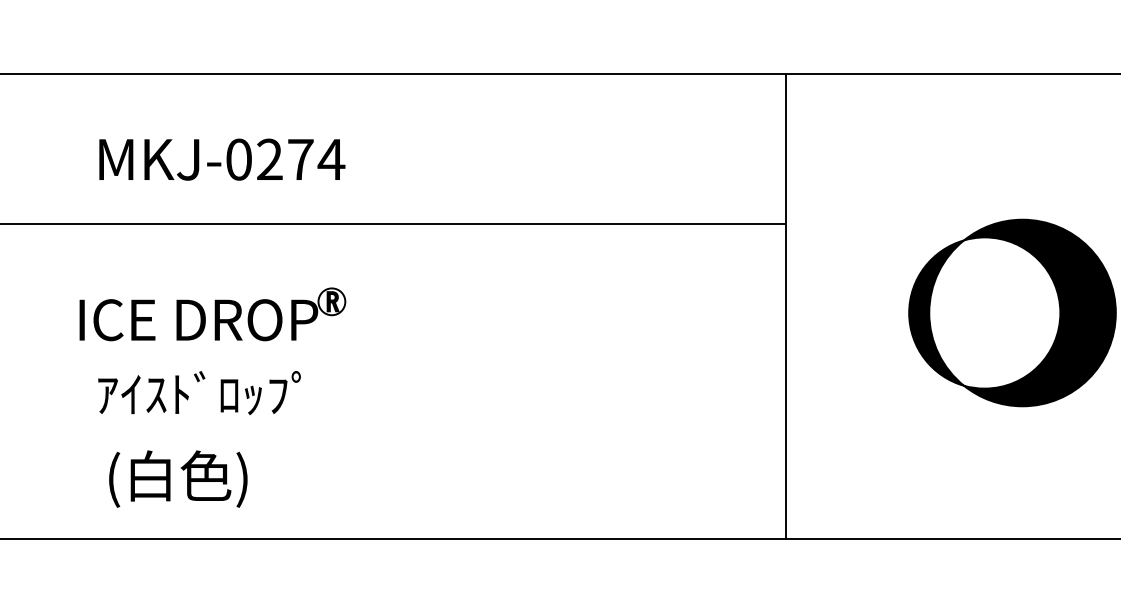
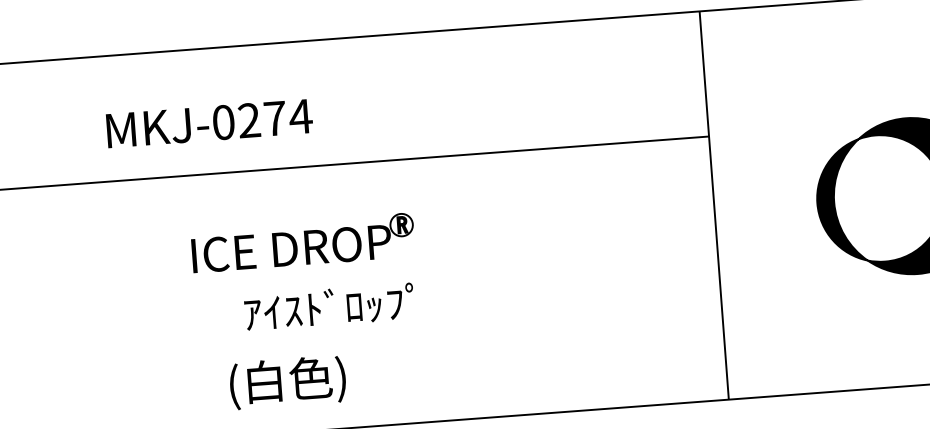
text: (222, 159) -> (209, 123), moved
part: (212, 314) -> (302, 243), moved
text: (199, 392) -> (329, 306), moved
text: (178, 478) -> (288, 381), moved

